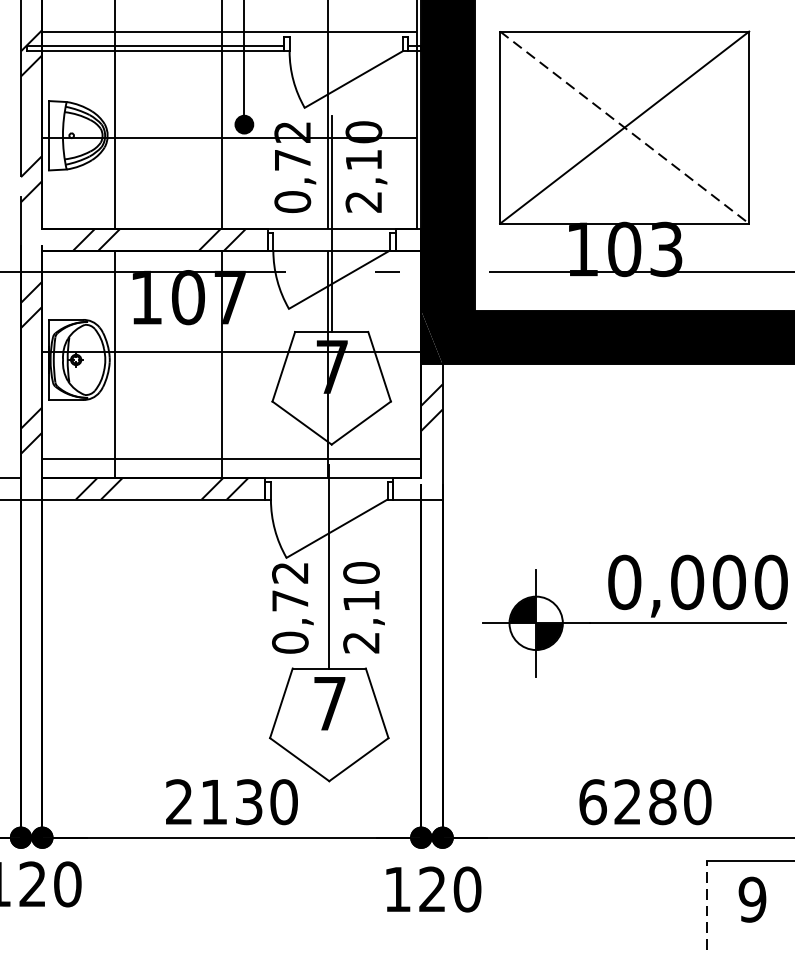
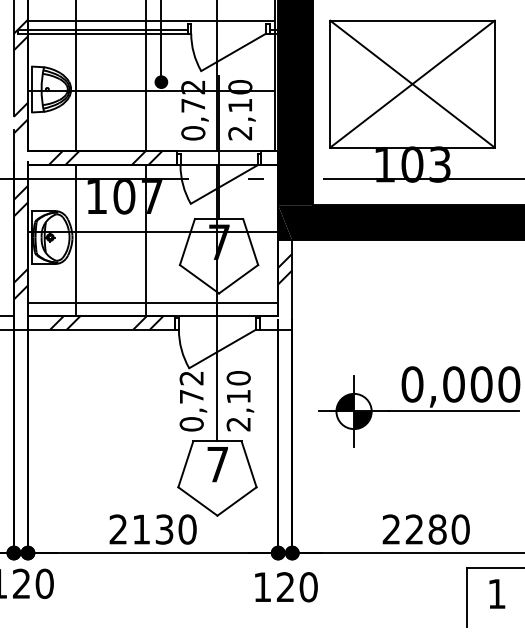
line: (624, 128) -> (412, 84), dashed -> solid
text: (592, 802) -> (391, 529), 6280 -> 2280
text: (751, 898) -> (496, 593), 9 -> 1
line: (706, 905) -> (466, 597), dashed -> solid

